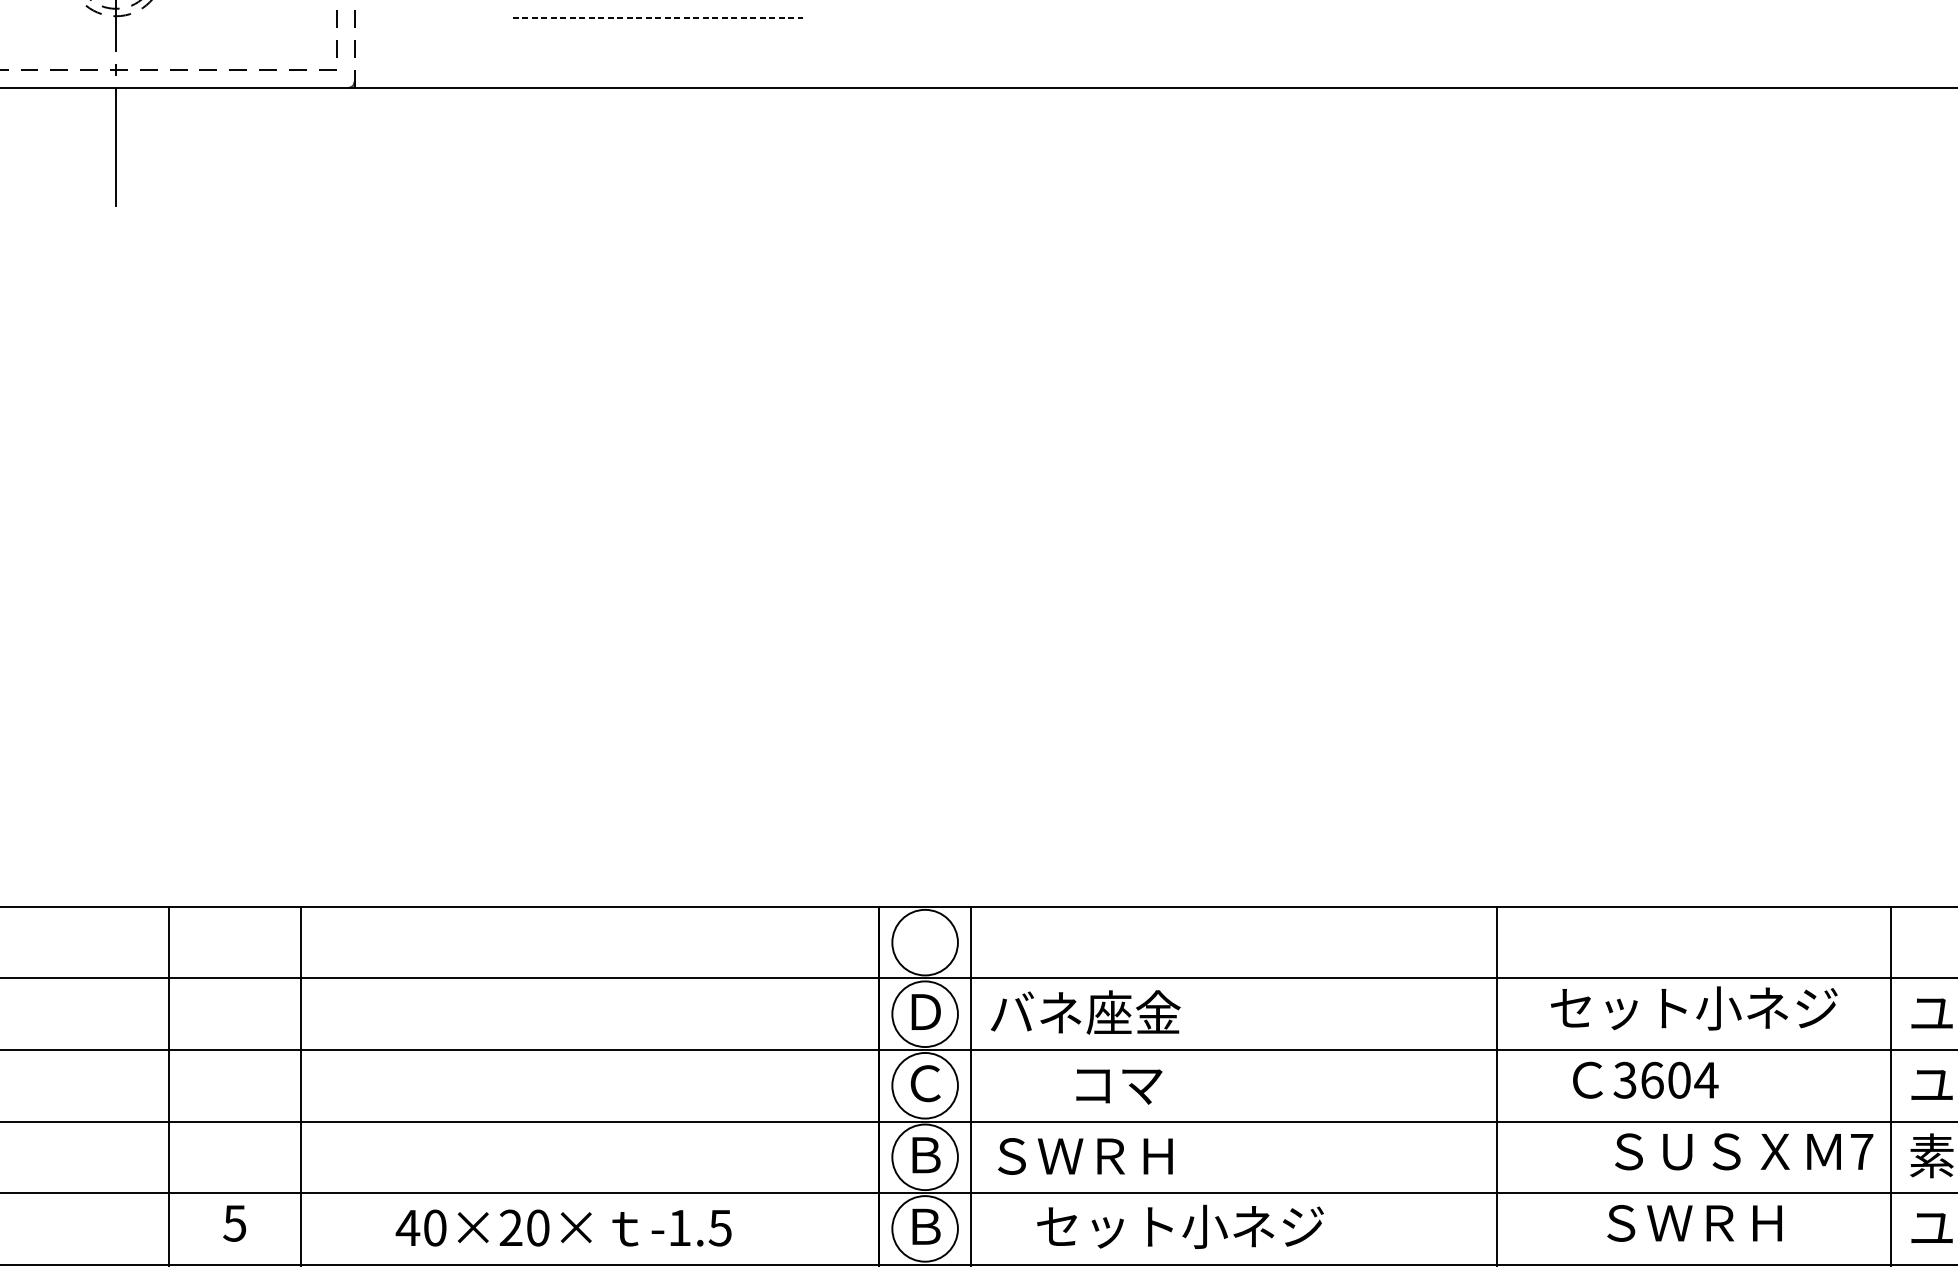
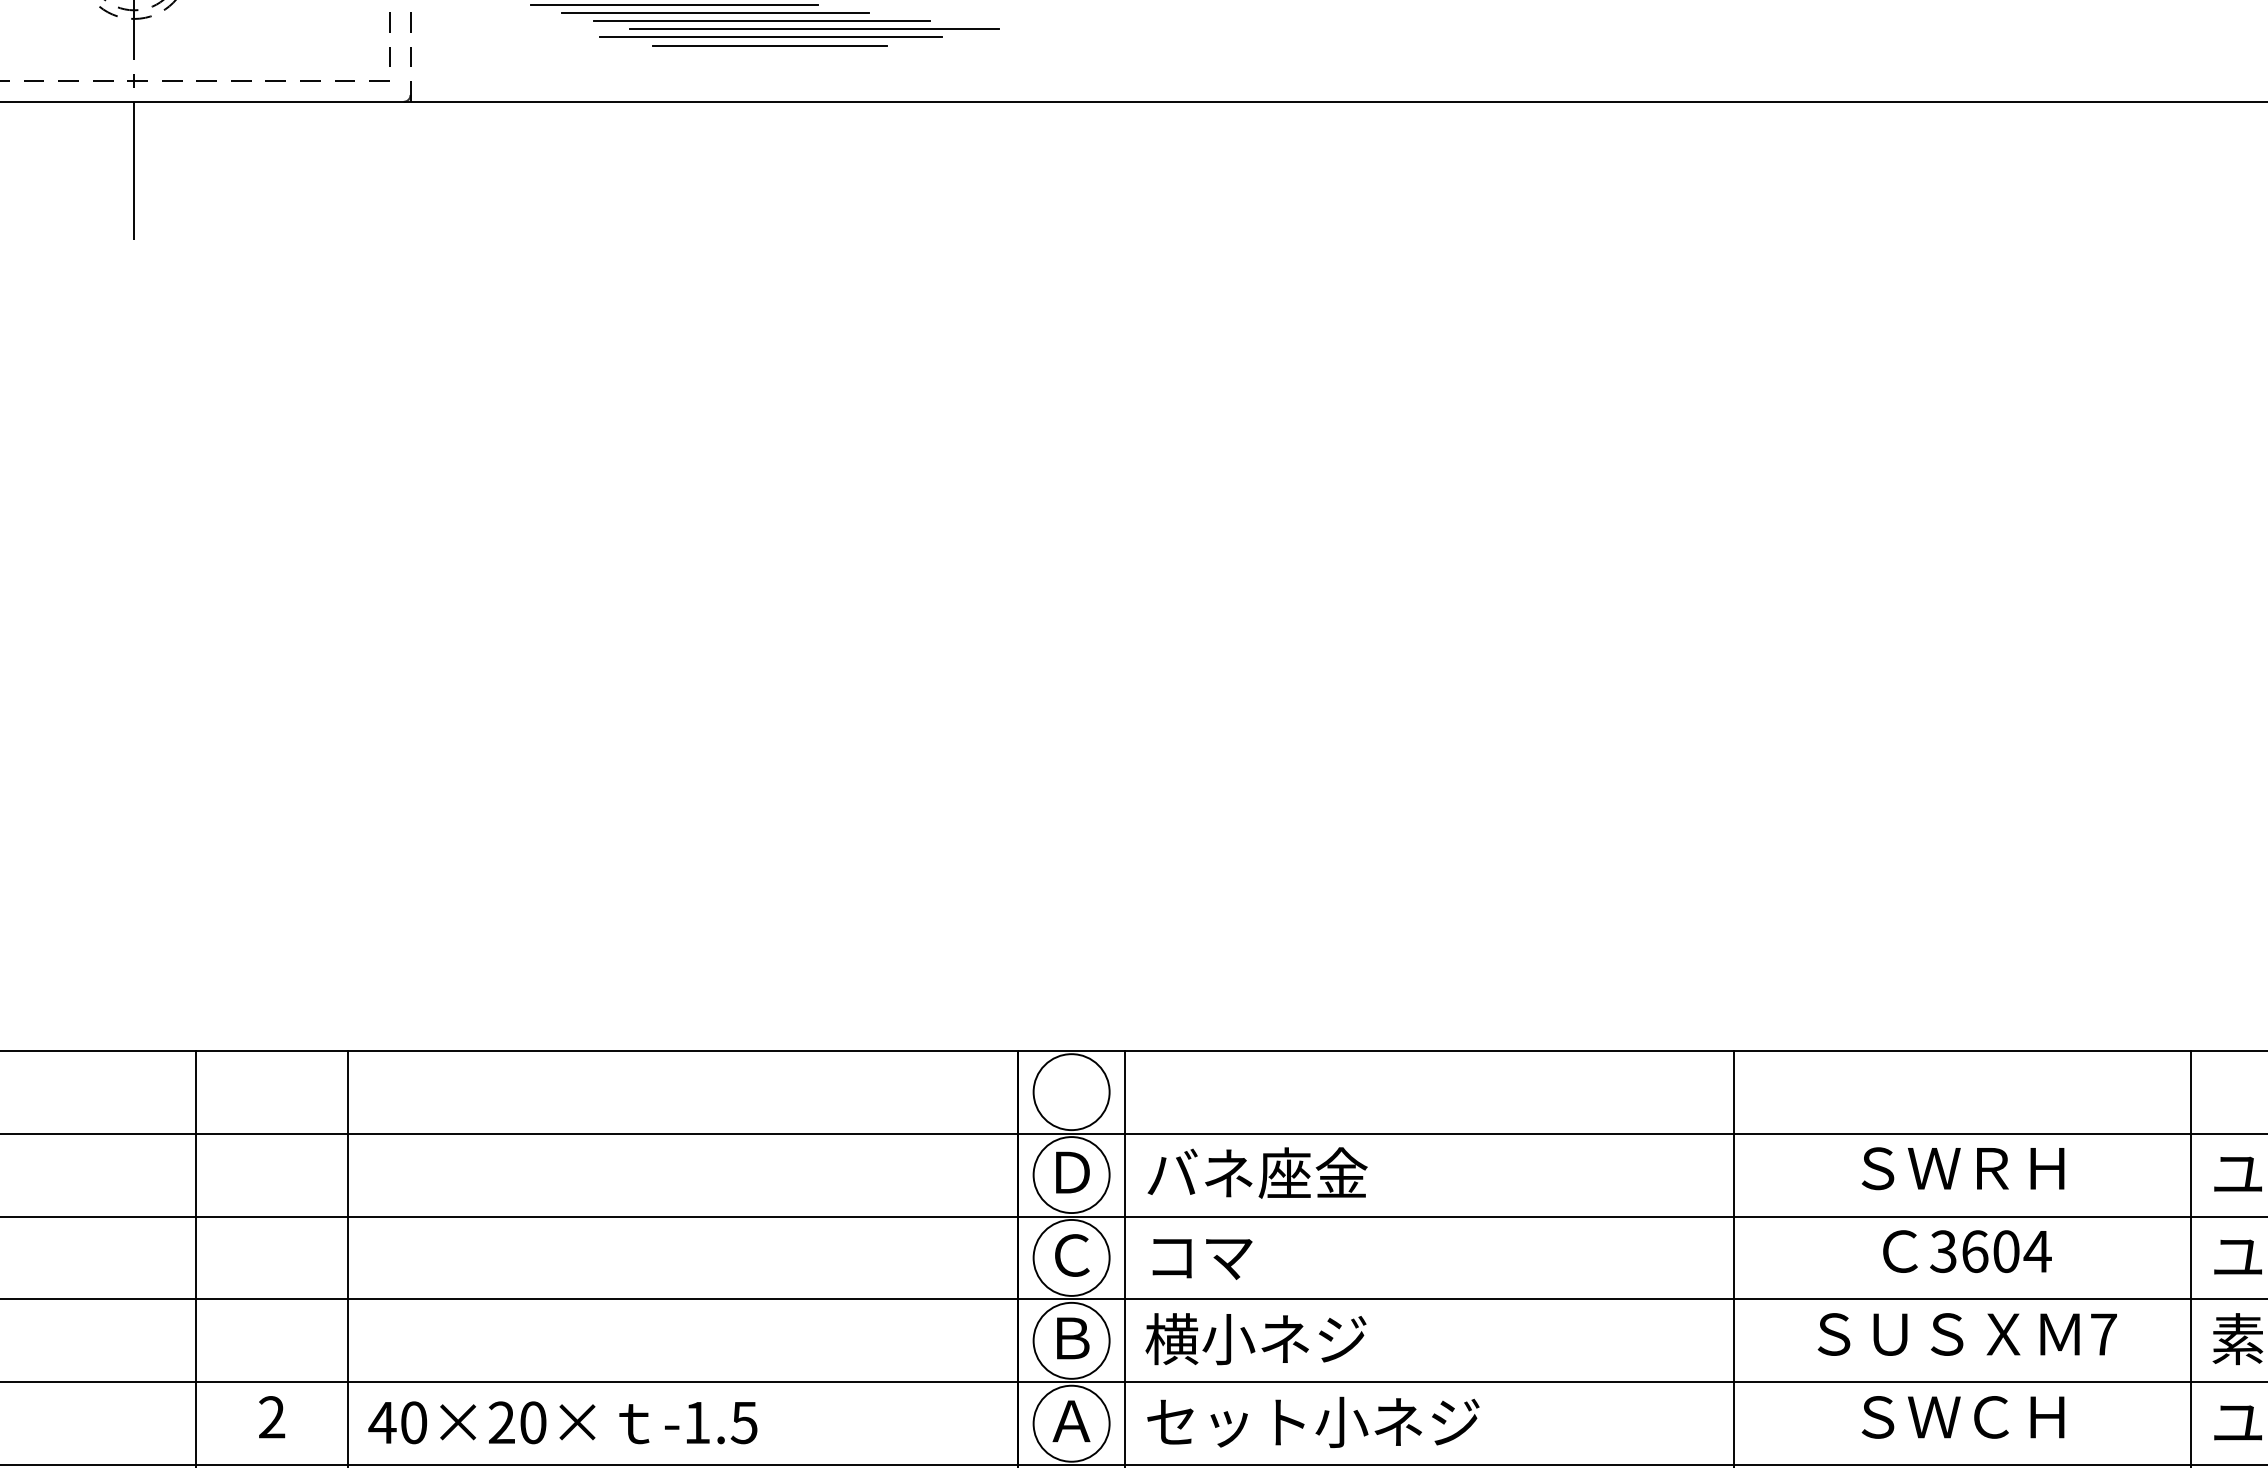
line: (582, 4) -> (674, 5), added
line: (617, 11) -> (715, 13), added
line: (657, 17) -> (761, 20), dashed -> solid
line: (702, 24) -> (813, 28), added
line: (666, 31) -> (771, 36), added
line: (665, 40) -> (770, 46), added
text: (1694, 1007) -> (1962, 1167), セット小ネジ -> ＳＷＲＨ
text: (1645, 1080) -> (1967, 1251), moved
text: (1119, 1087) -> (1202, 1259), moved
text: (1743, 1151) -> (1966, 1334), moved
text: (1083, 1156) -> (1255, 1339), ＳＷＲＨ -> 横小ネジ
text: (234, 1223) -> (271, 1417), 5 -> 2
text: (1719, 1223) -> (1991, 1417), ＳＷＲＨ -> ＳＷＣＨ
text: (925, 1226) -> (1071, 1421), Ｂ -> Ａ
text: (1180, 1226) -> (1313, 1421), moved
text: (563, 1227) -> (562, 1422), moved

